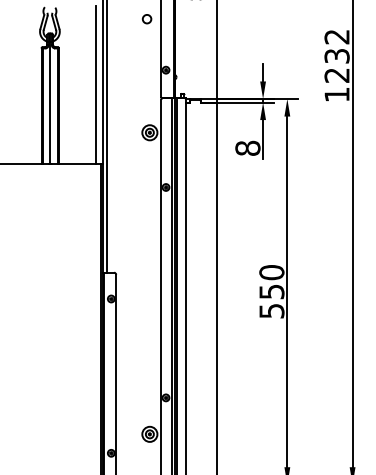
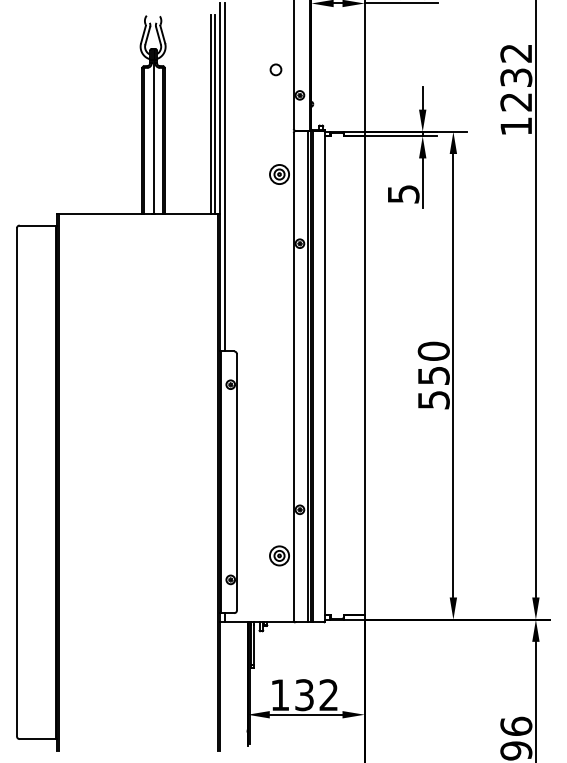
circle: (146, 18) -> (275, 69), moved
line: (99, 85) -> (215, 114), added
text: (247, 147) -> (403, 193), 8 -> 5

